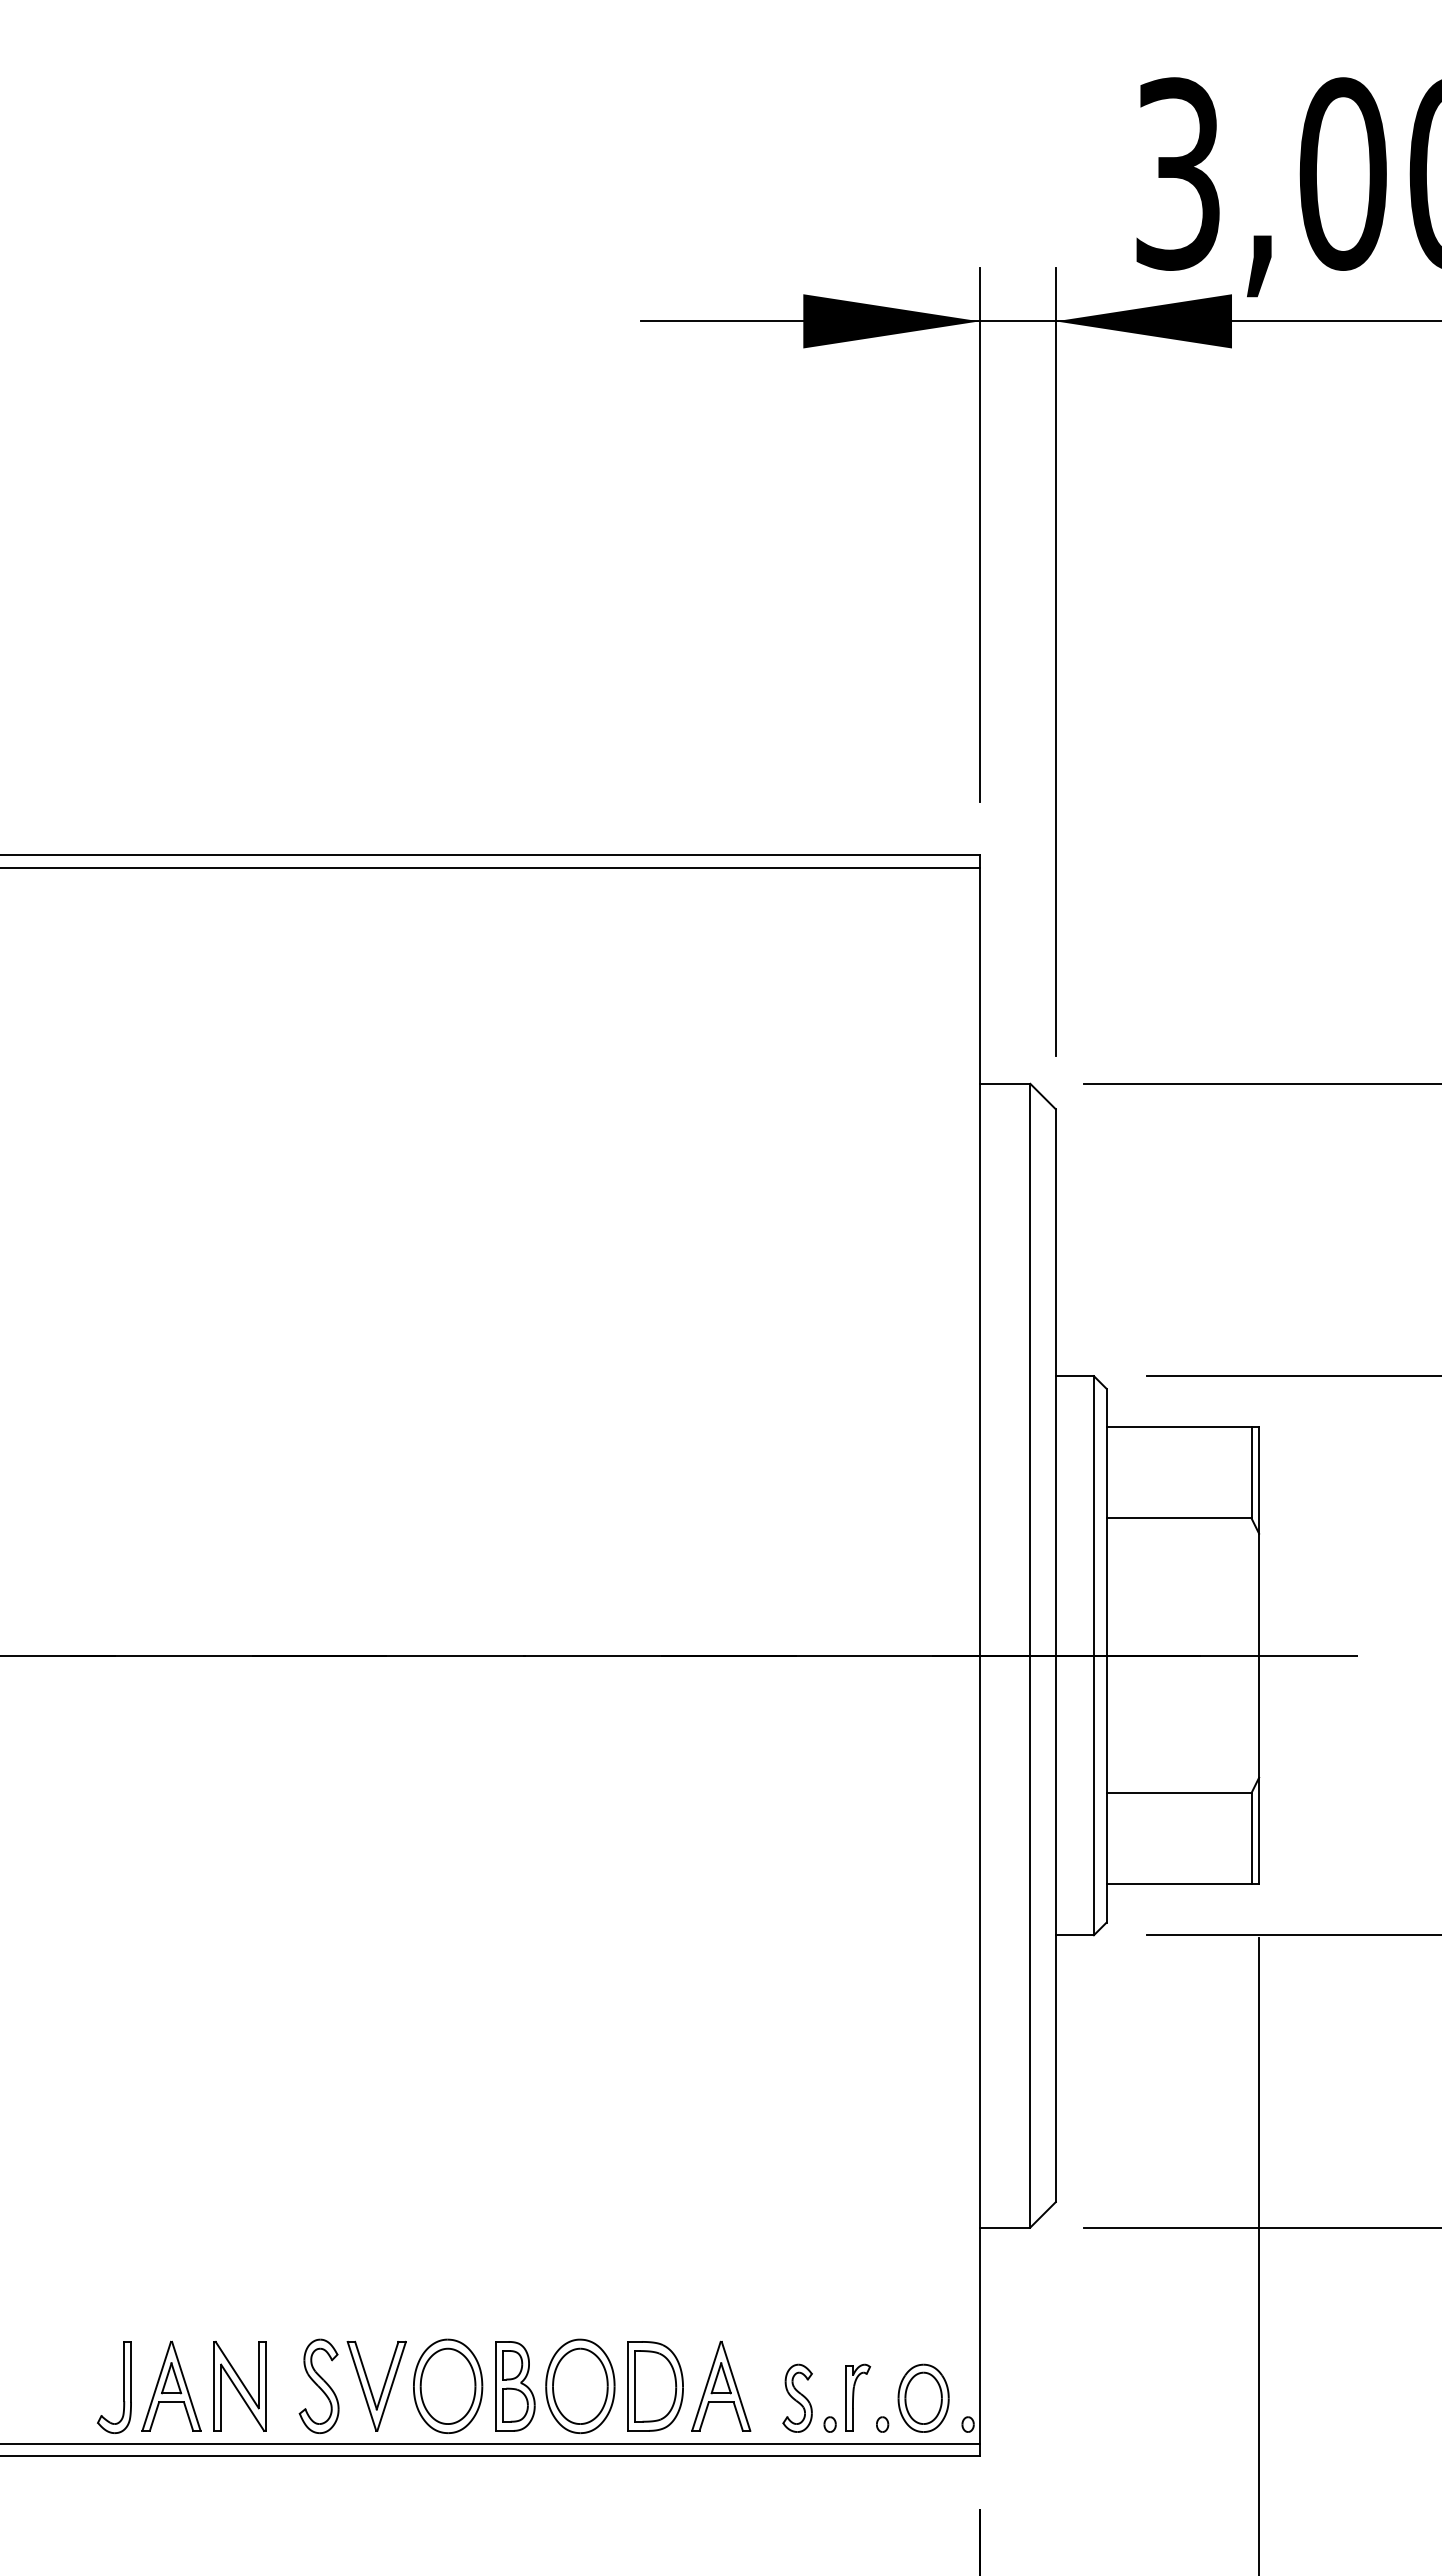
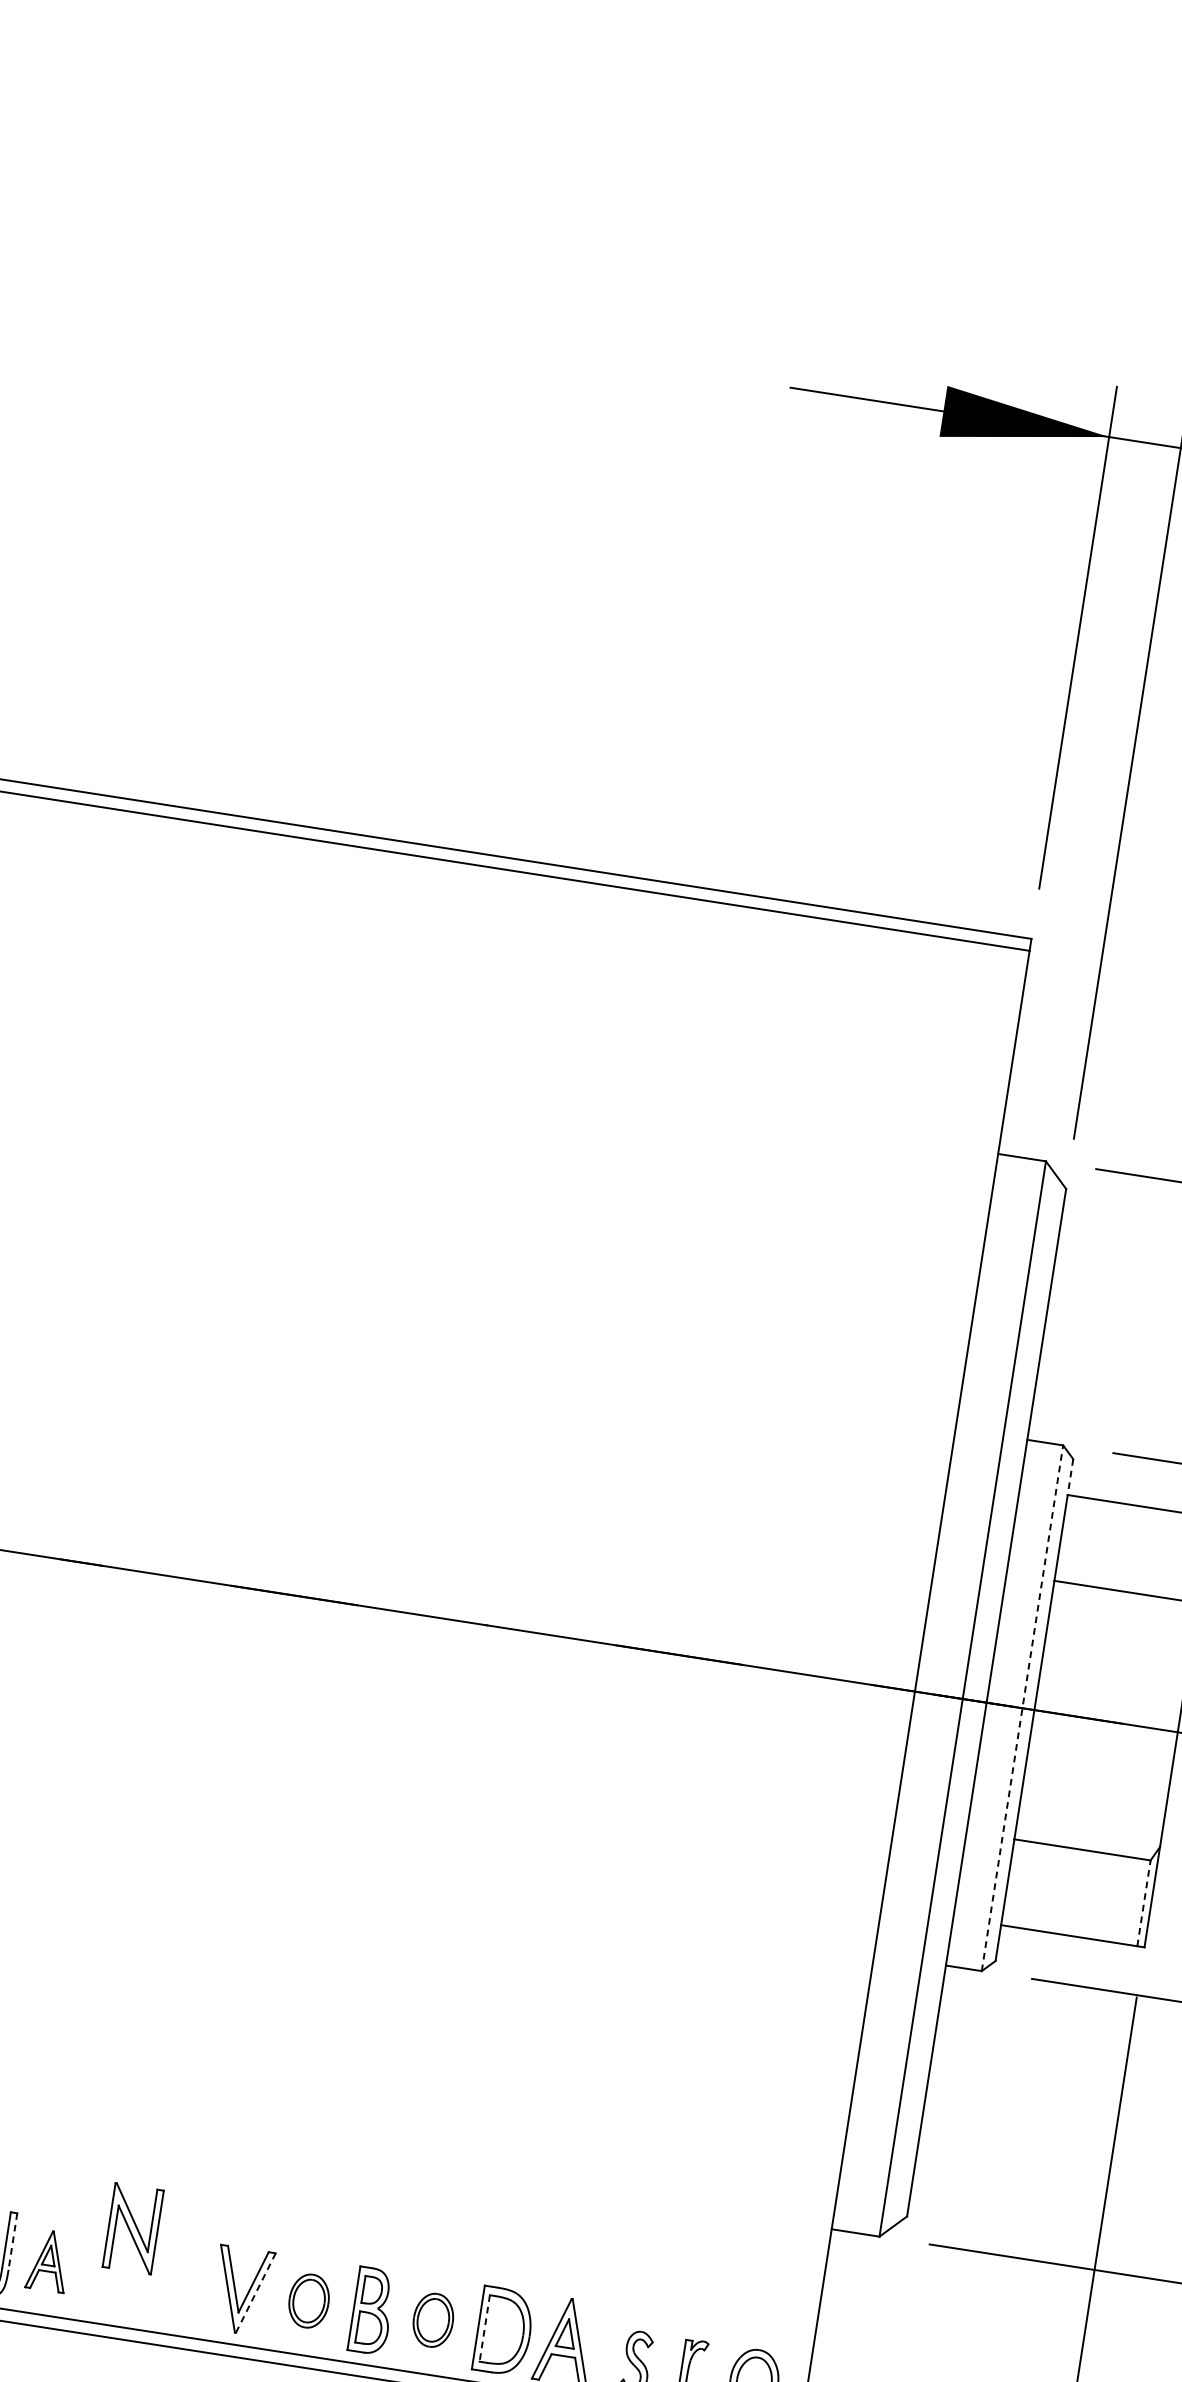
line: (1106, 1408) -> (1070, 1477), solid -> dashed
line: (1093, 1655) -> (1022, 1708), solid -> dashed
line: (1251, 1838) -> (1144, 1903), solid -> dashed
line: (131, 2372) -> (13, 2242), solid -> dashed
part: (171, 2385) -> (49, 2260), size x0.7
part: (318, 2385) -> (187, 2281), removed
part: (448, 2385) -> (309, 2300), size x0.6
part: (580, 2385) -> (433, 2319), size x0.6
part: (239, 2386) -> (132, 2228), moved
line: (391, 2386) -> (255, 2293), solid -> dashed
line: (635, 2386) -> (485, 2328), solid -> dashed

